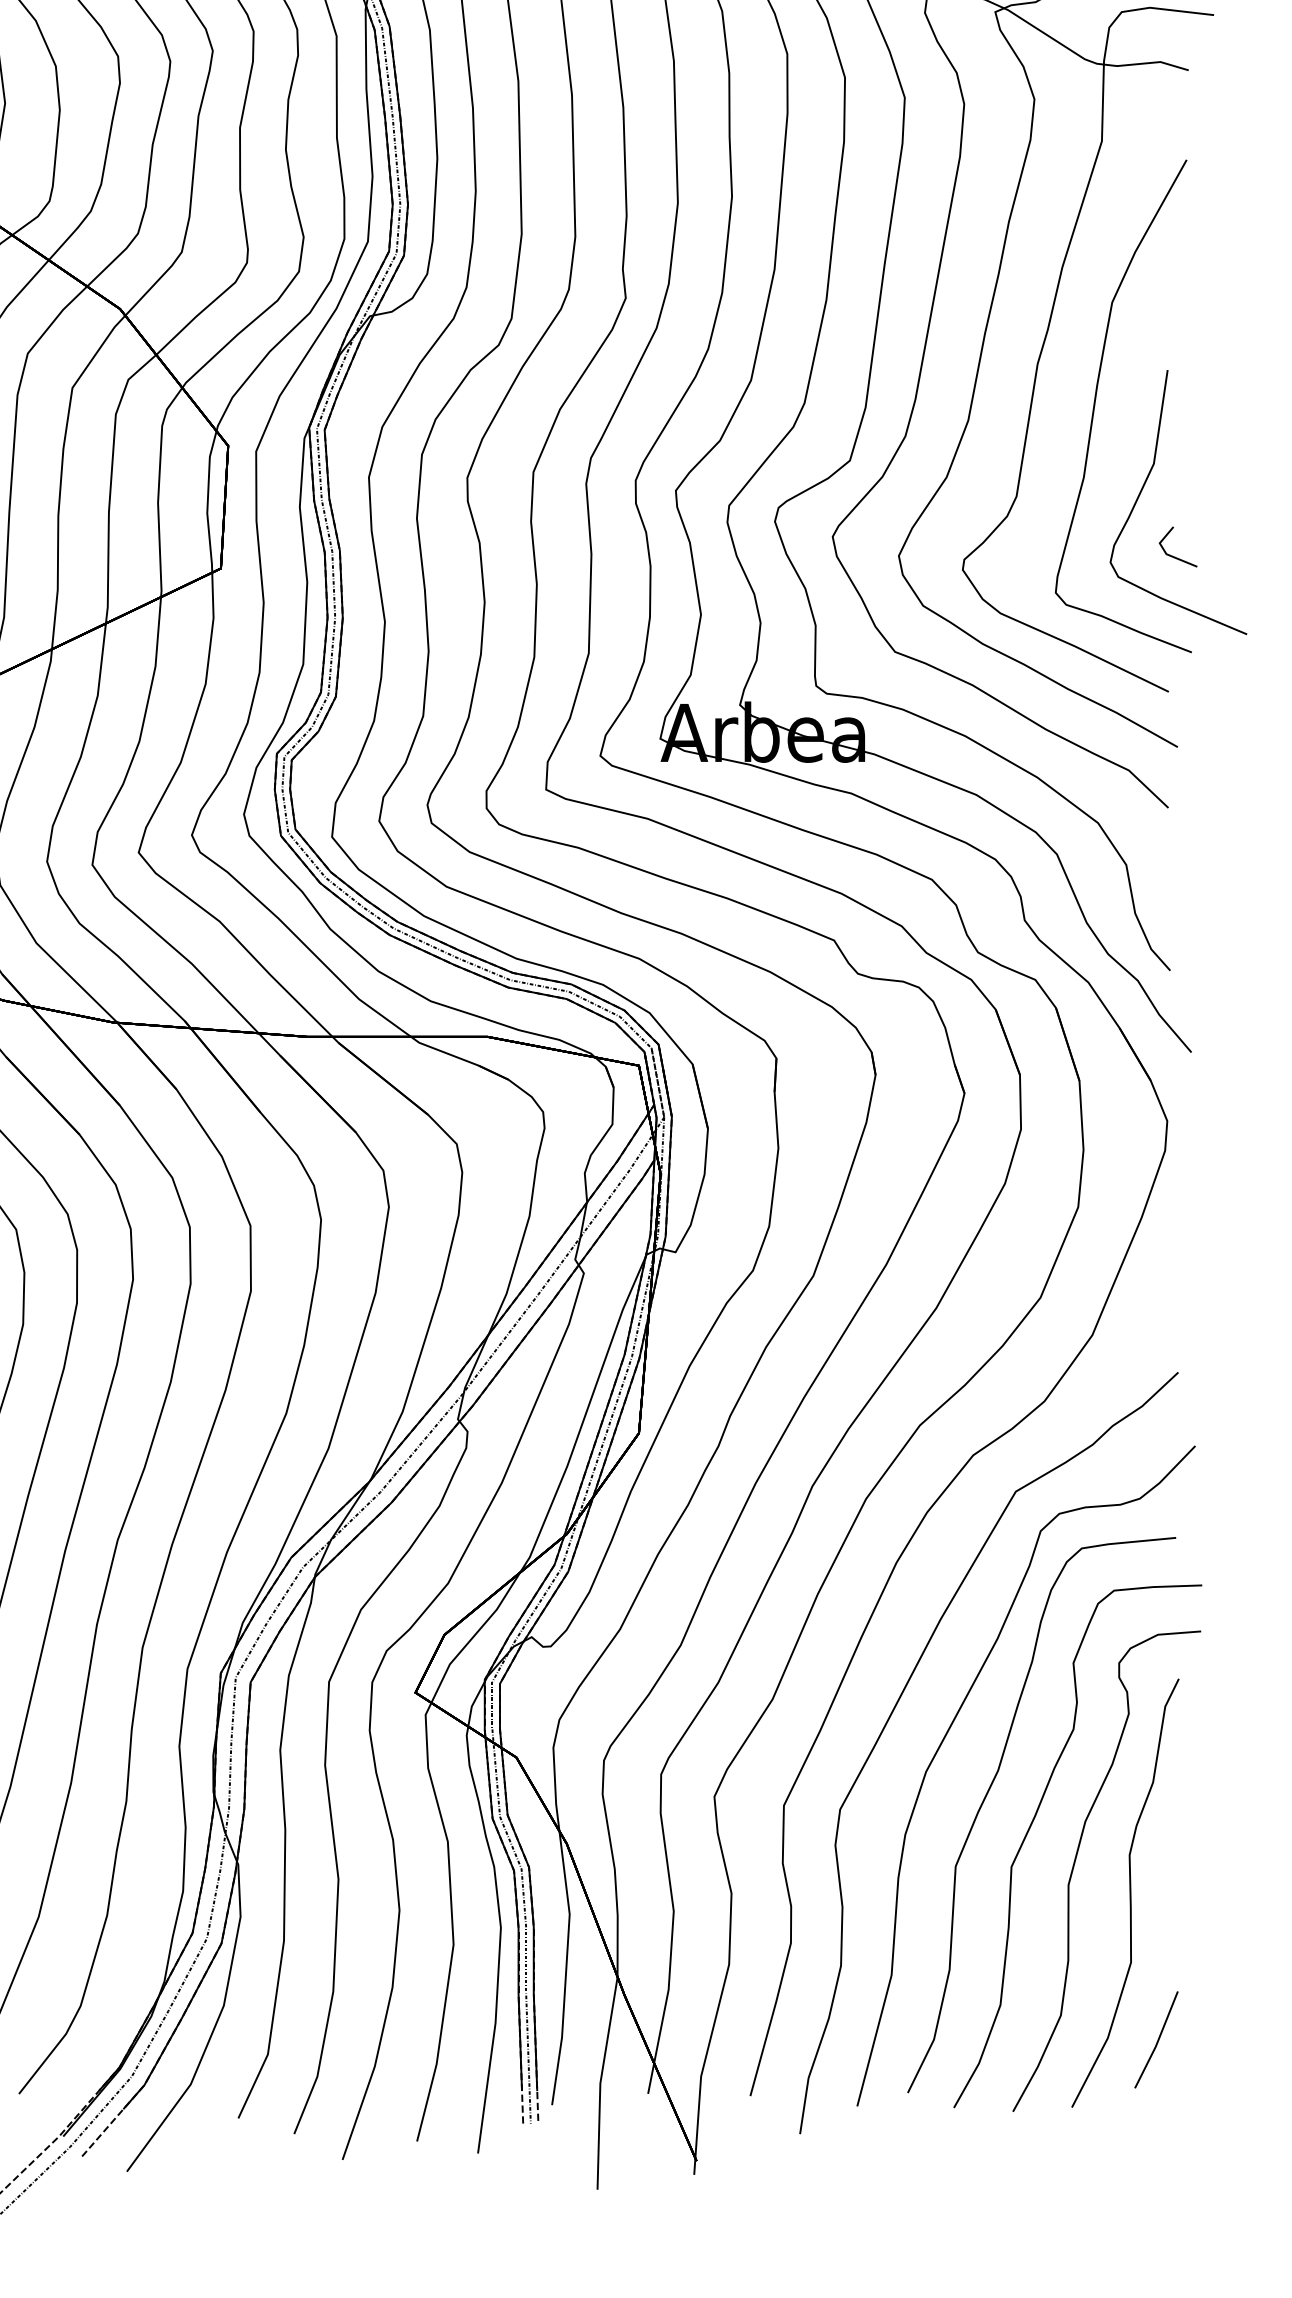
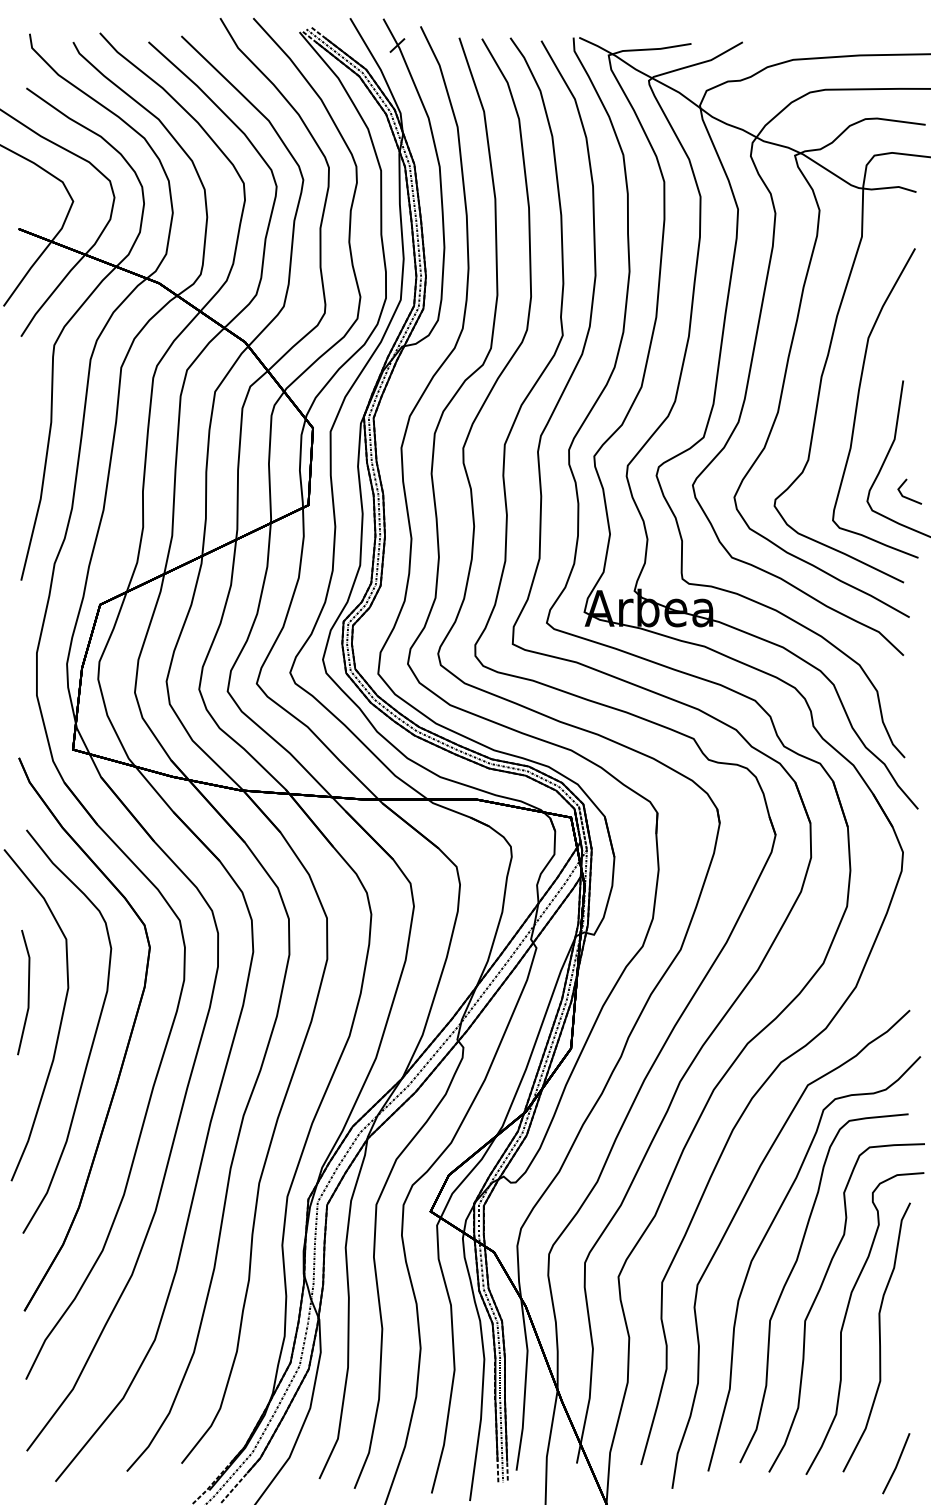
part: (1156, 2039) -> (896, 1463), moved

